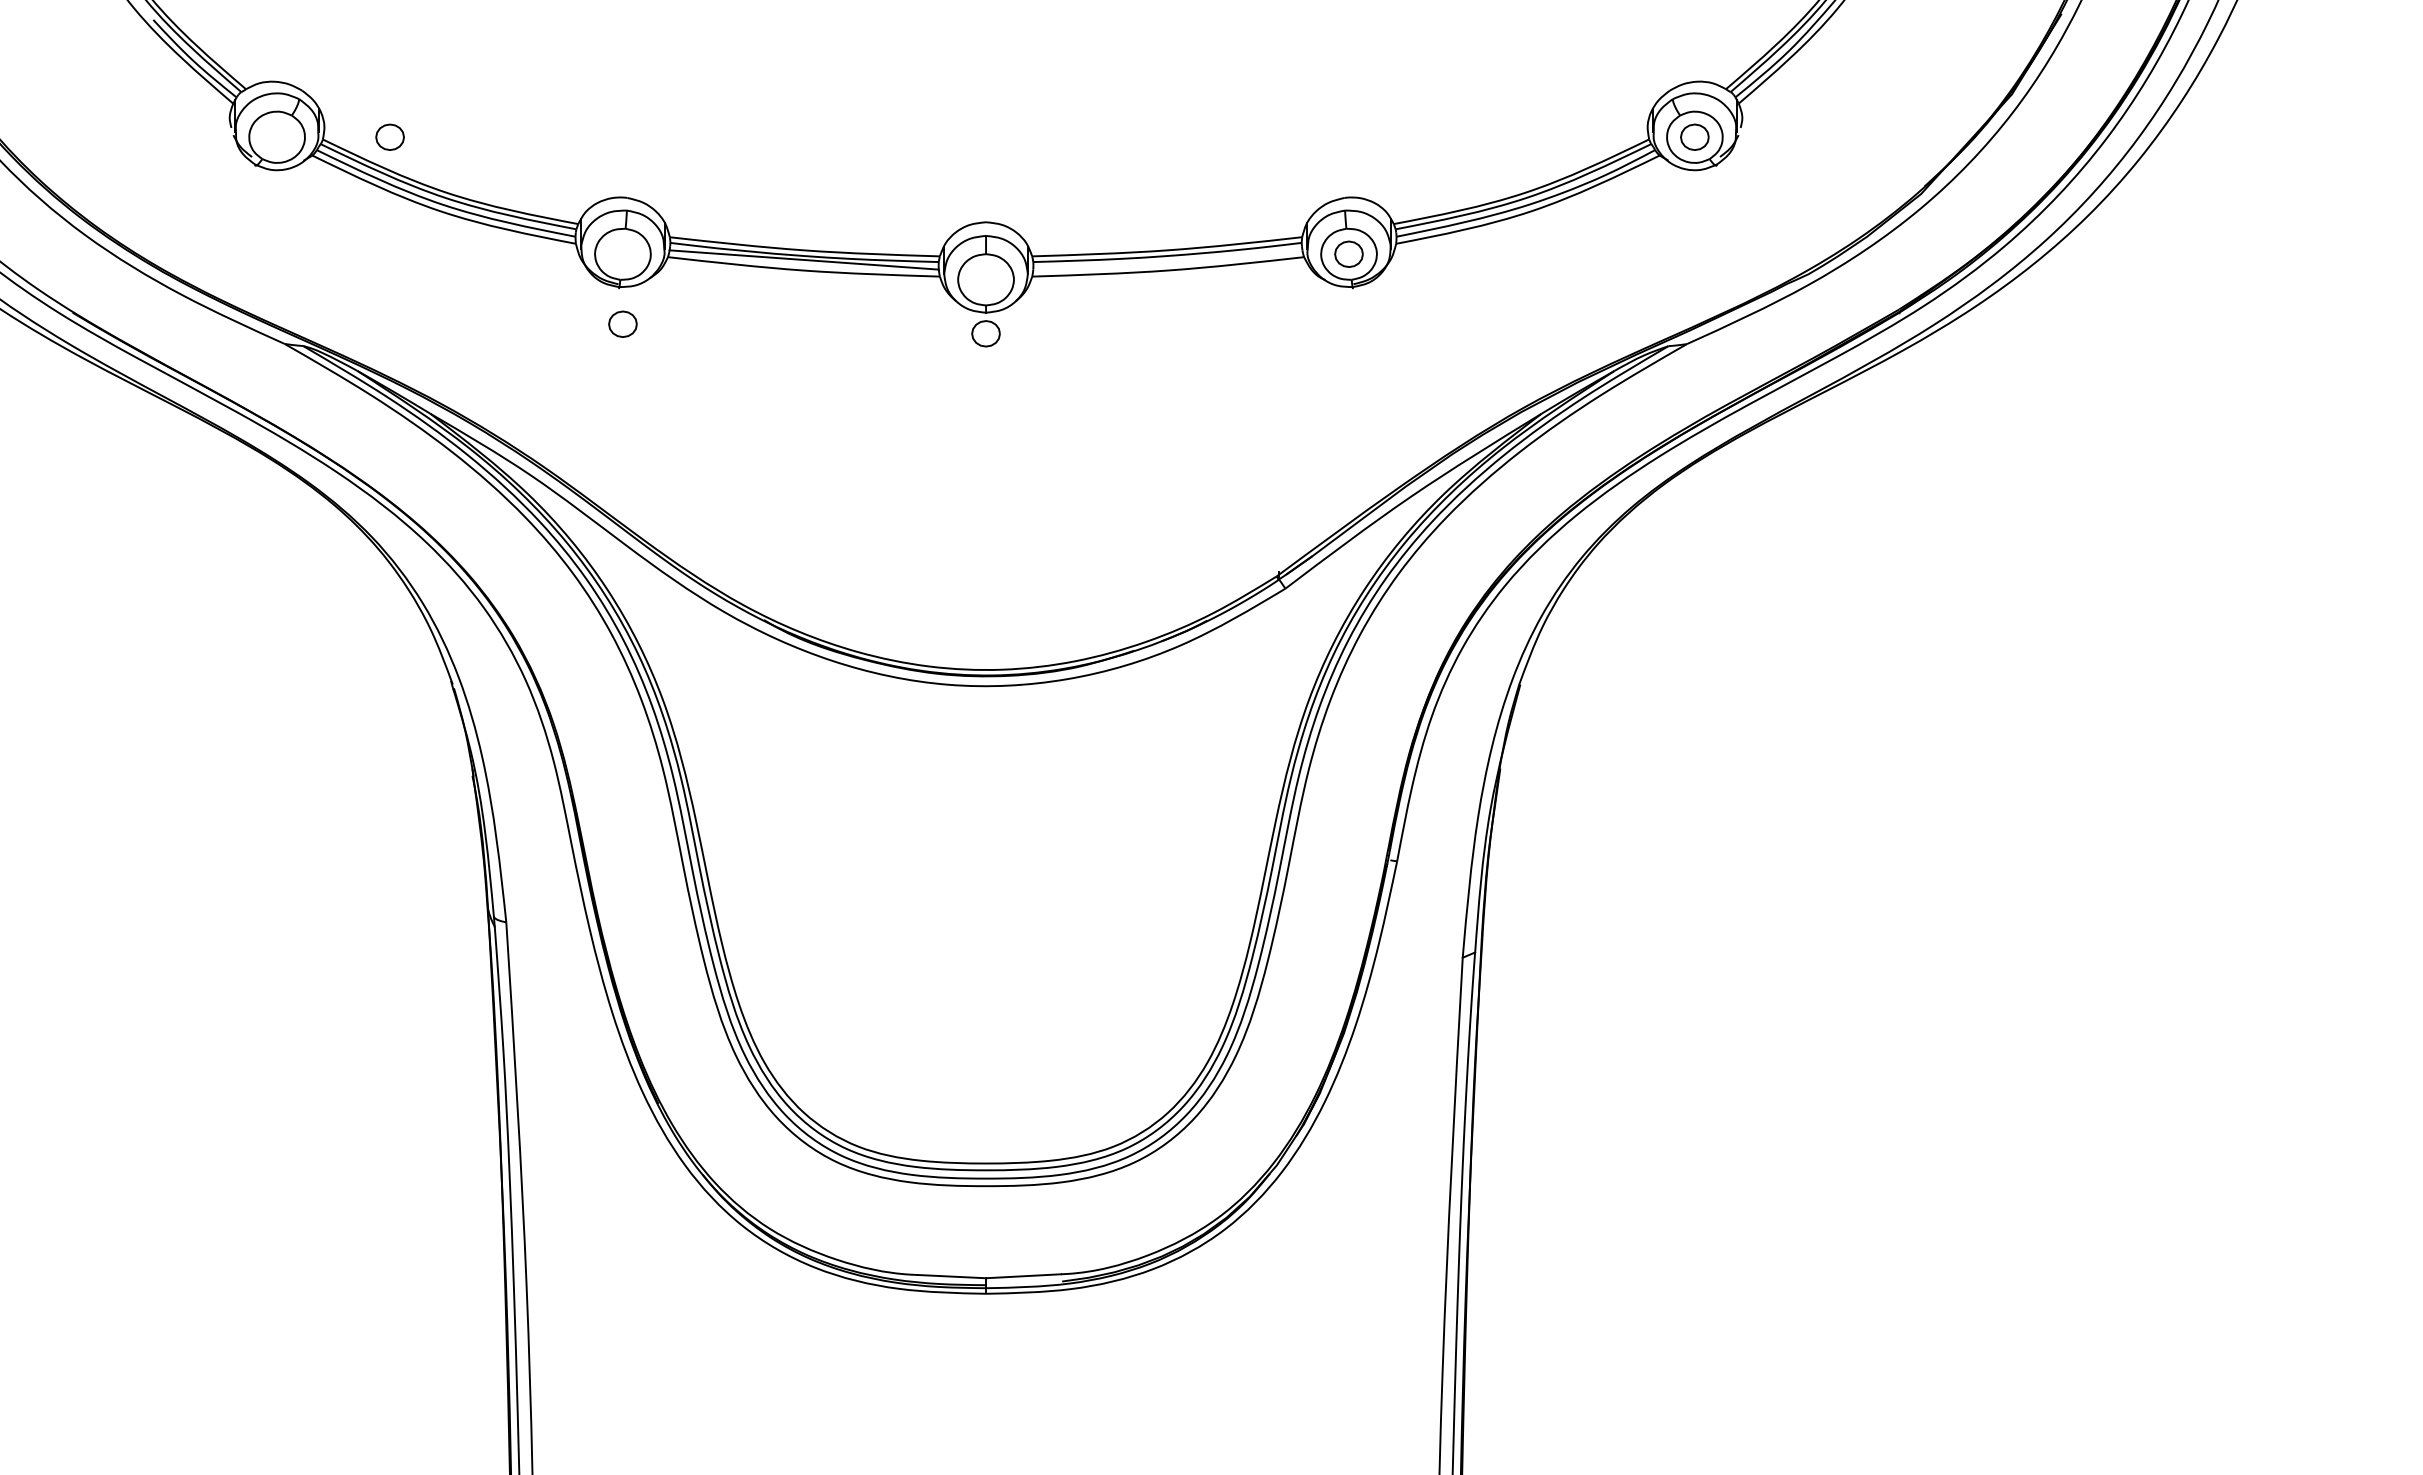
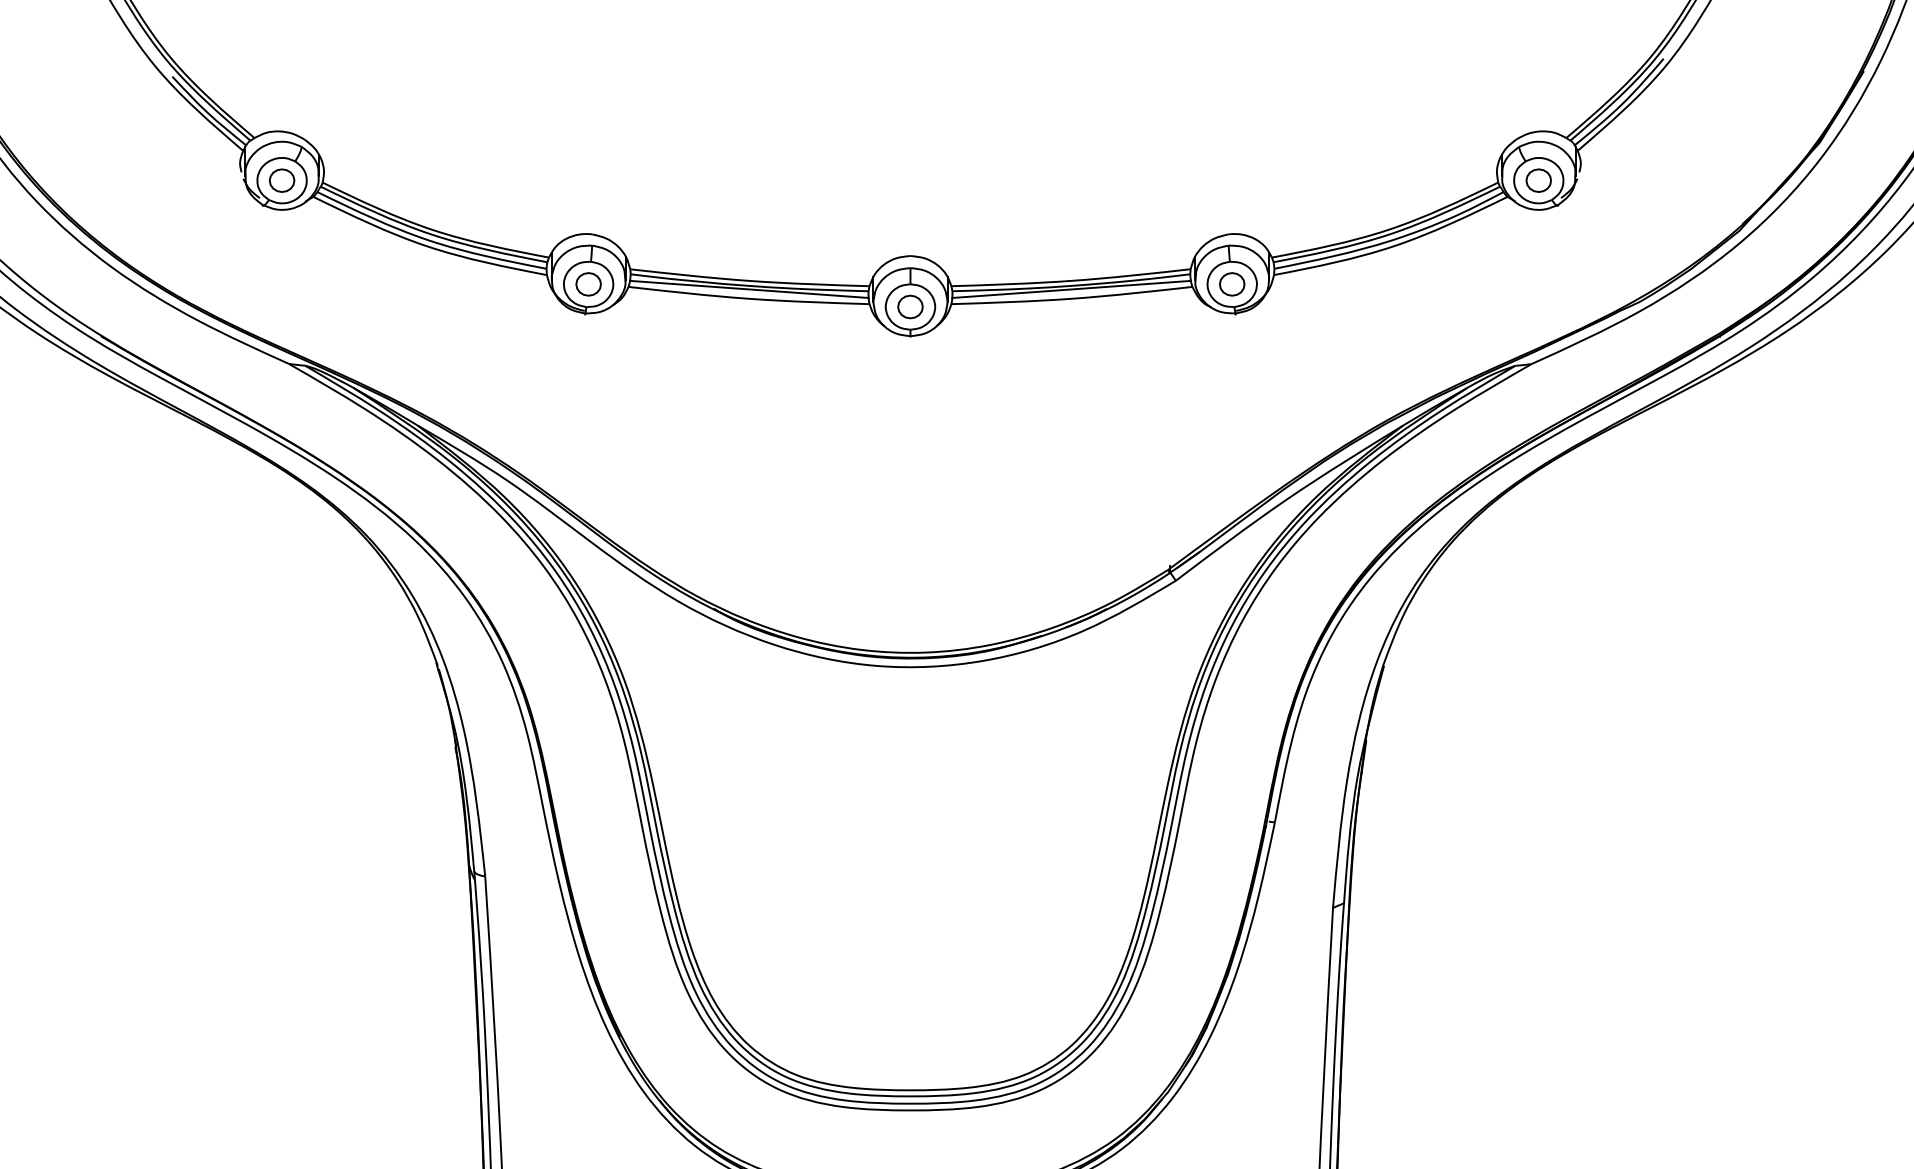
part: (389, 136) -> (281, 179), moved
line: (1167, 259) -> (1071, 289), added
part: (622, 323) -> (588, 283), moved
part: (985, 333) -> (909, 306), moved

